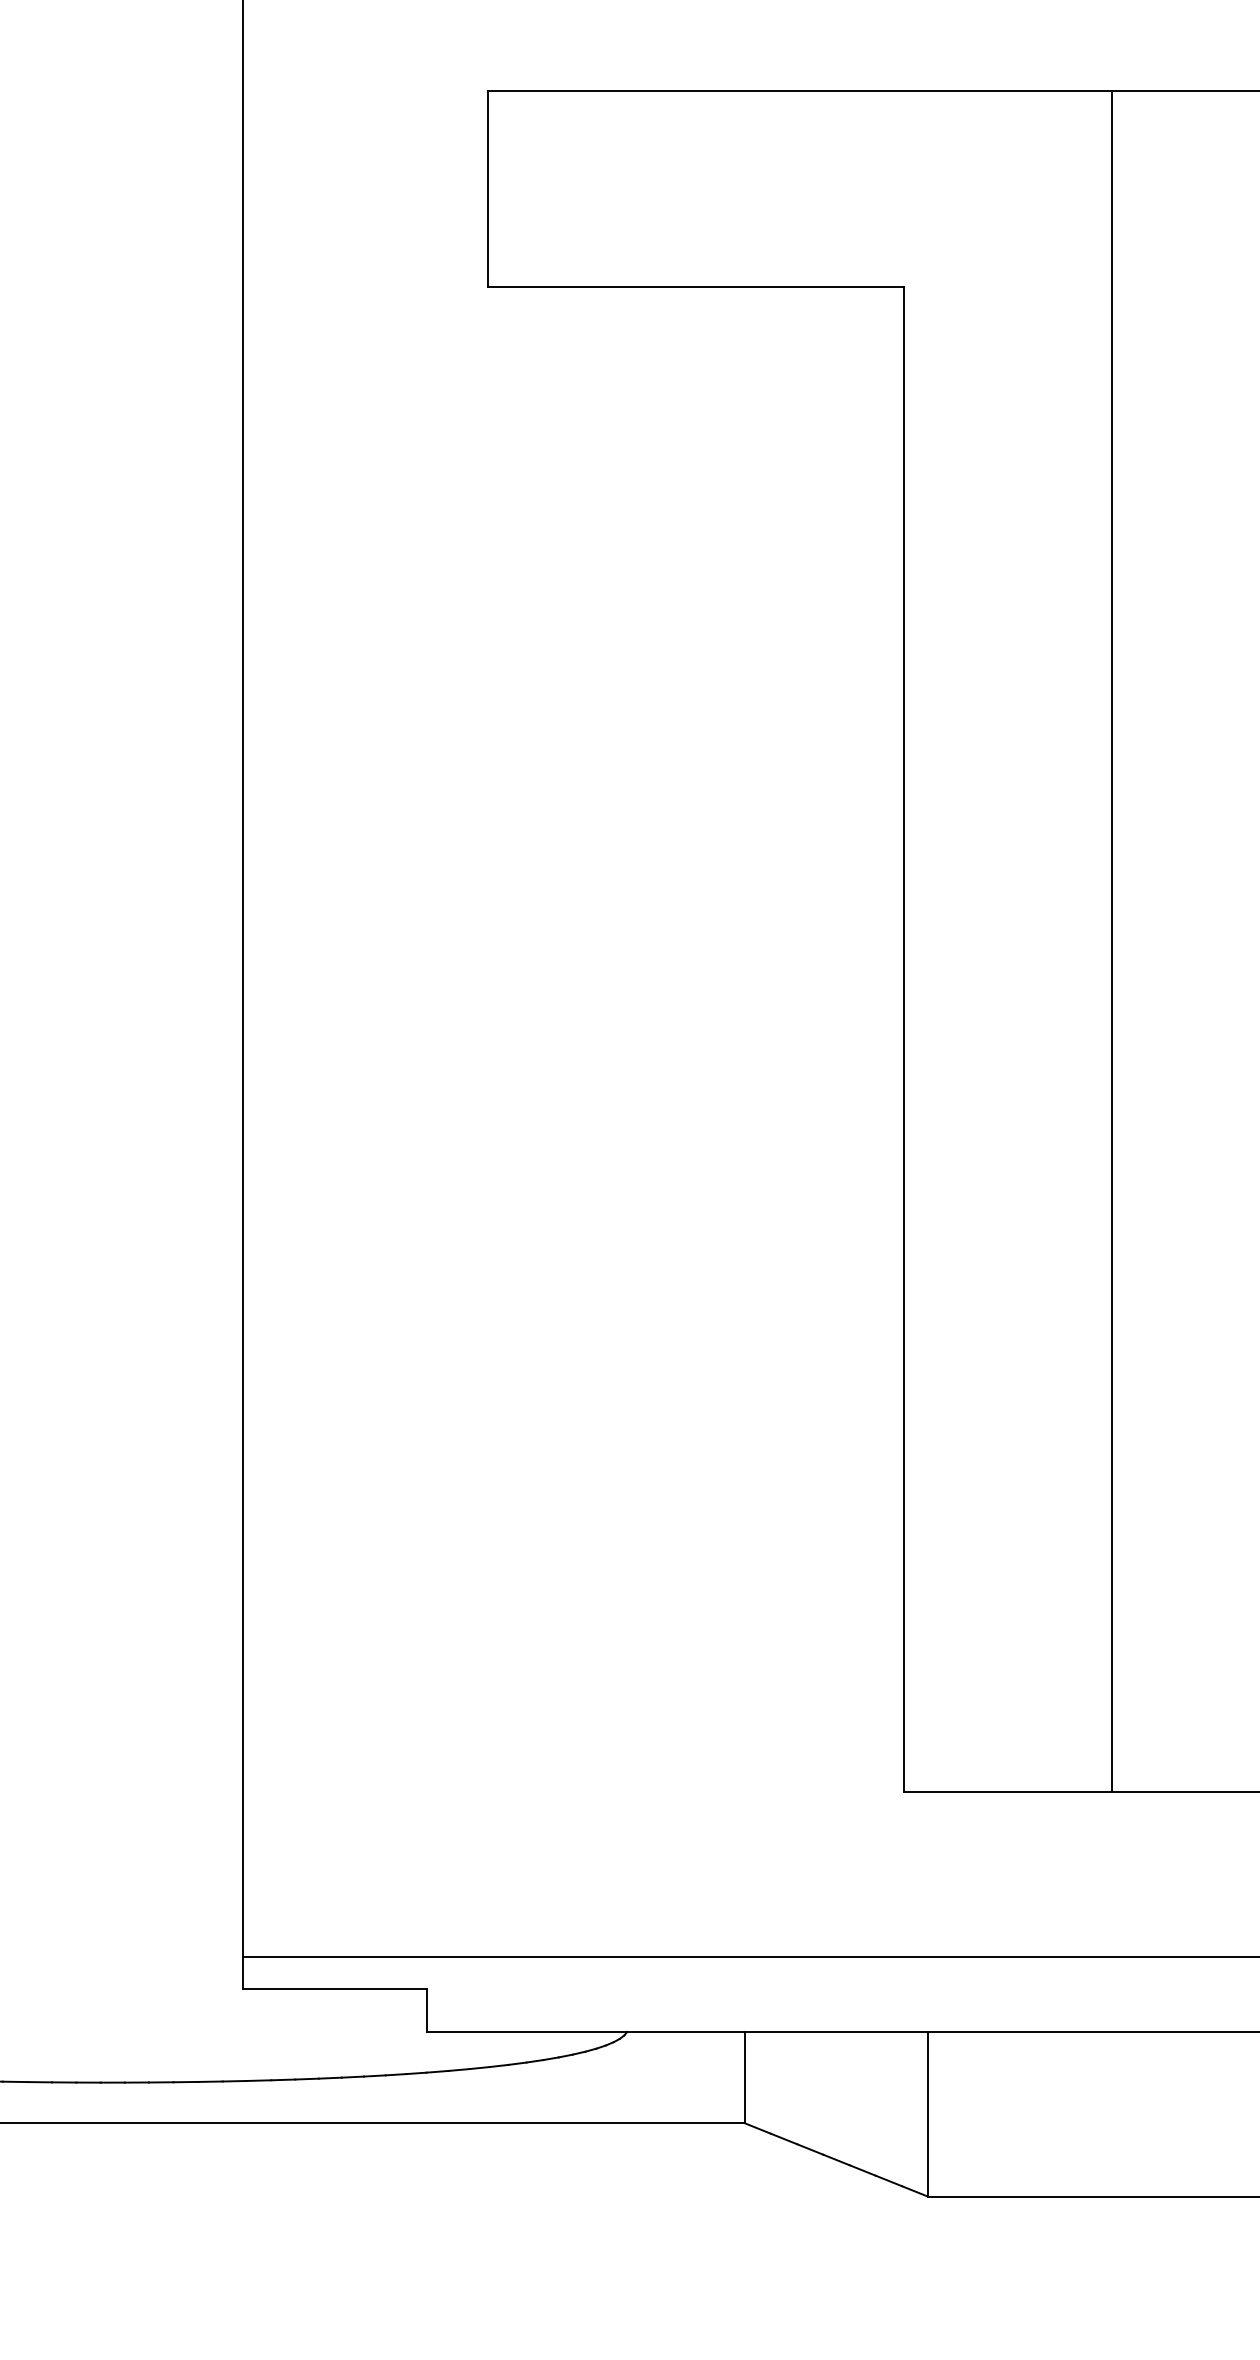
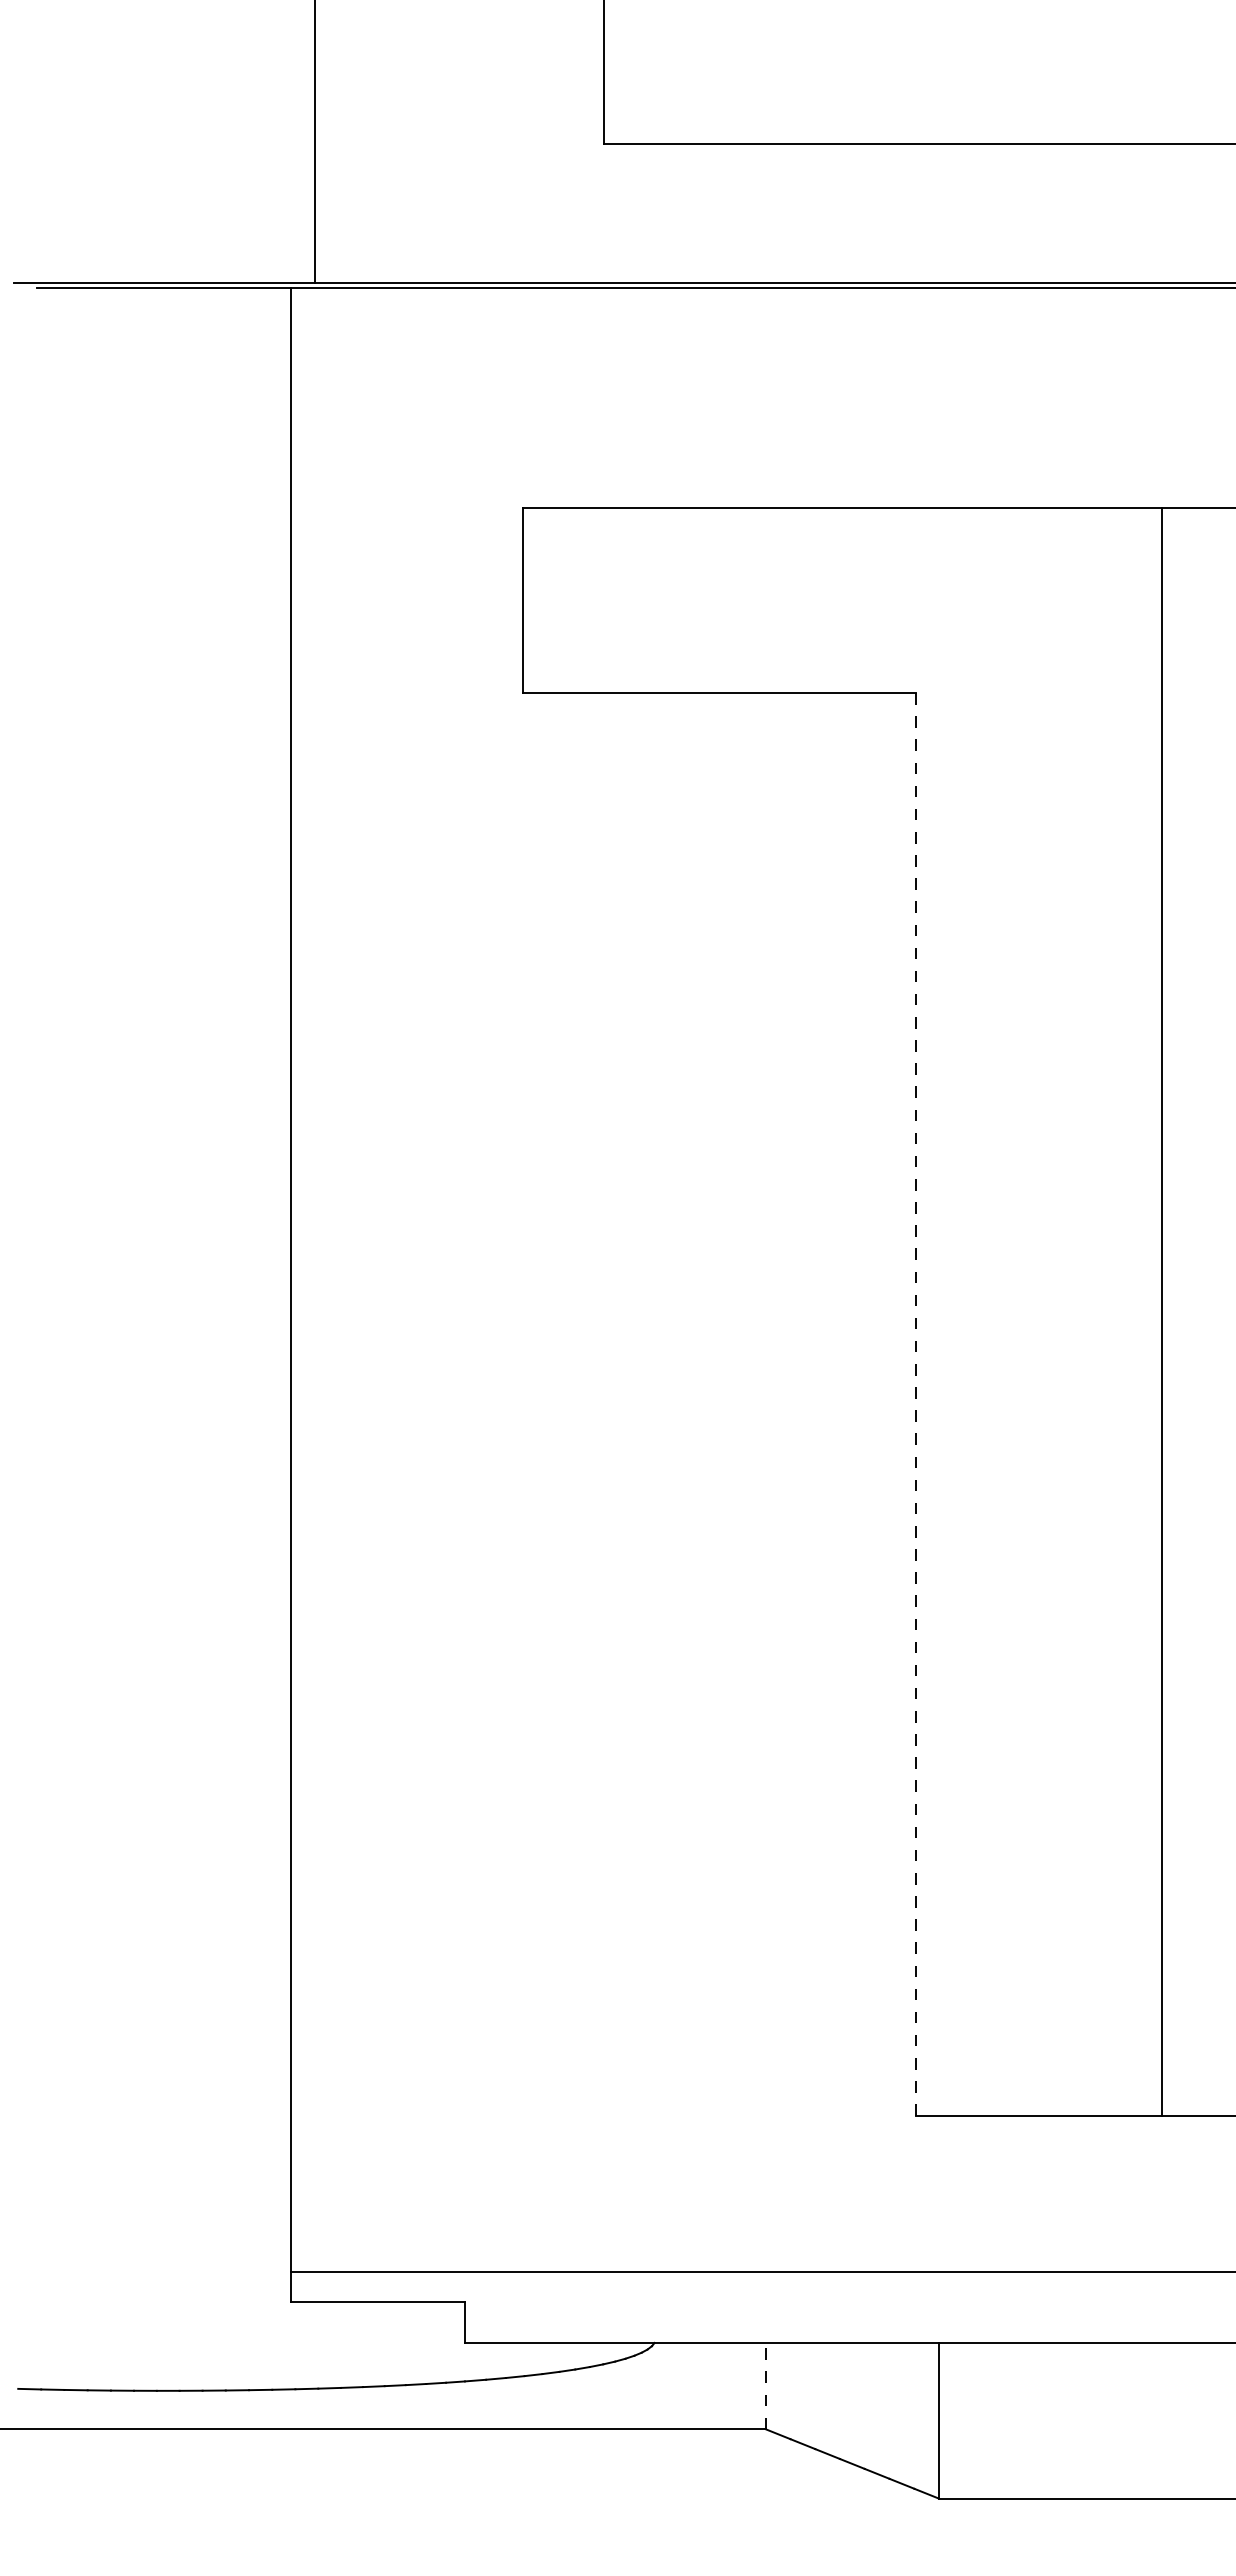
line: (1111, 940) -> (1161, 1311), moved
line: (904, 1039) -> (916, 1404), solid -> dashed
line: (744, 2076) -> (765, 2385), solid -> dashed

